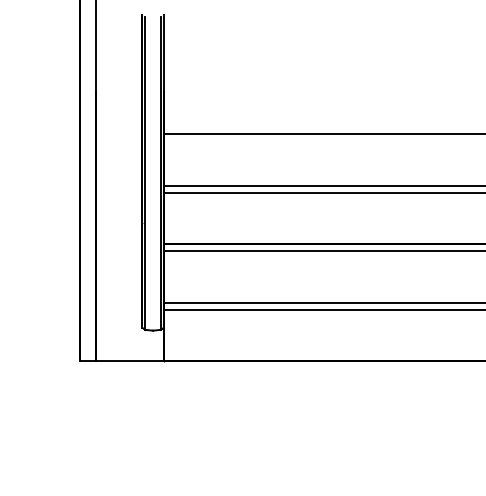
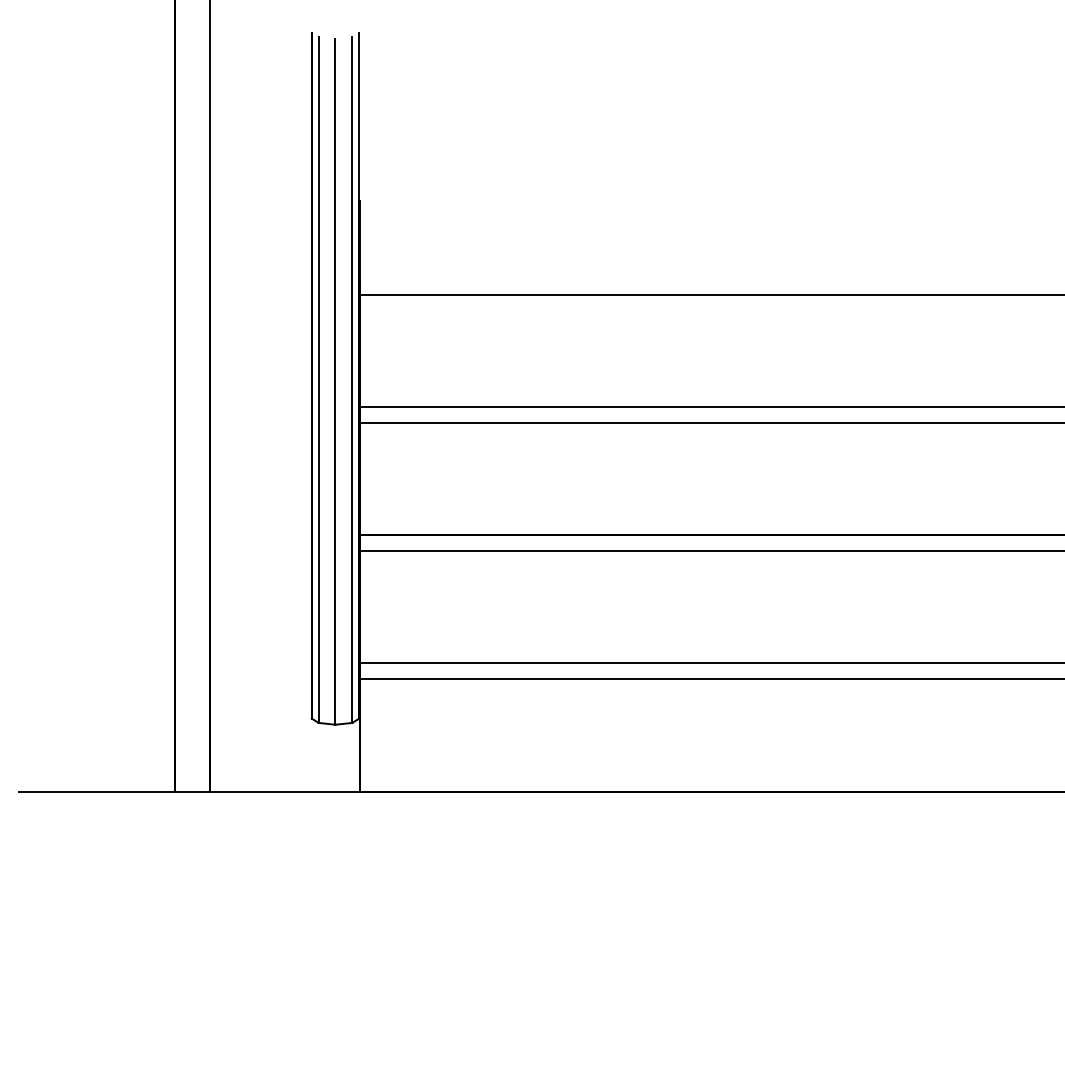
line: (153, 173) -> (336, 380), added
line: (44, 361) -> (97, 792), added

